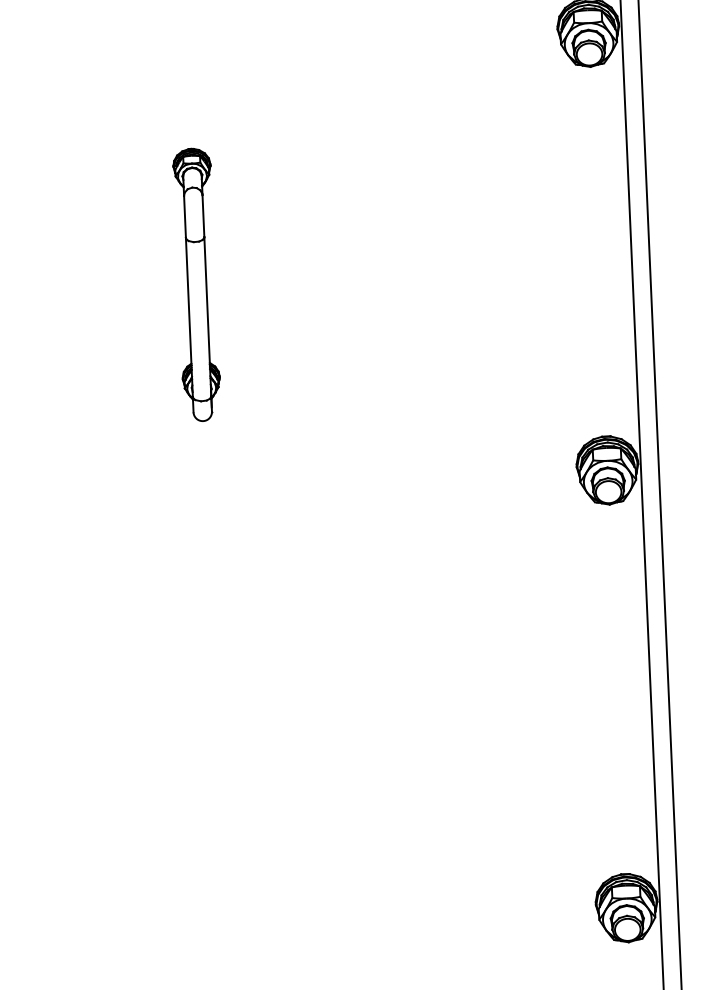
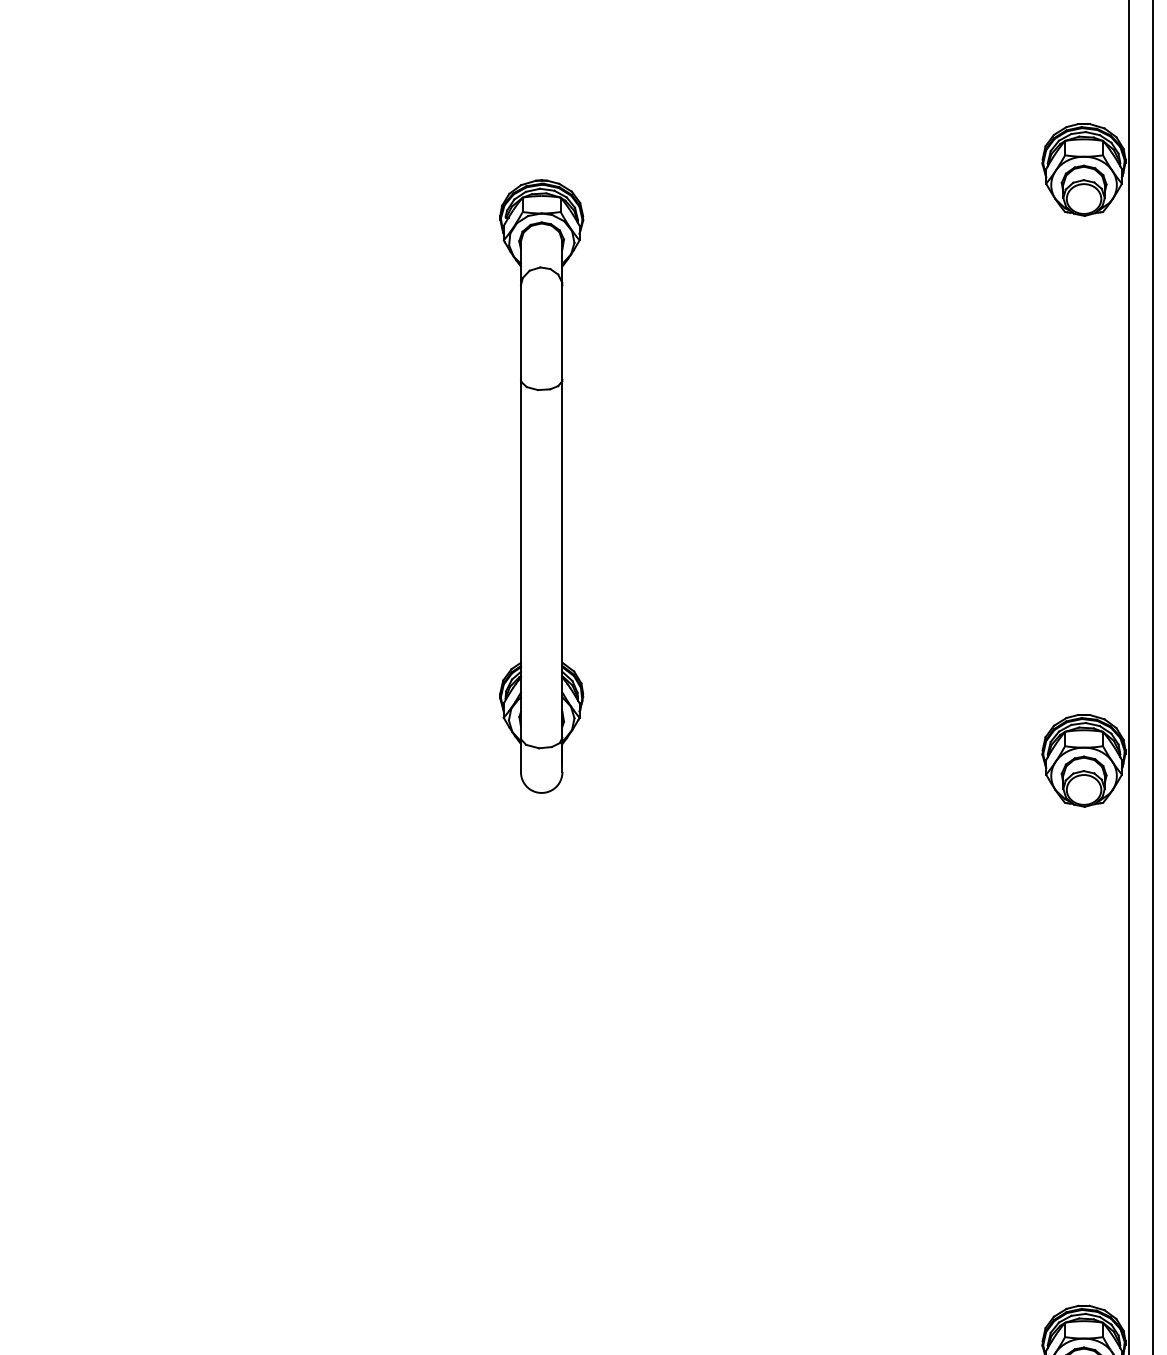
part: (196, 284) -> (541, 486), size x1.67

